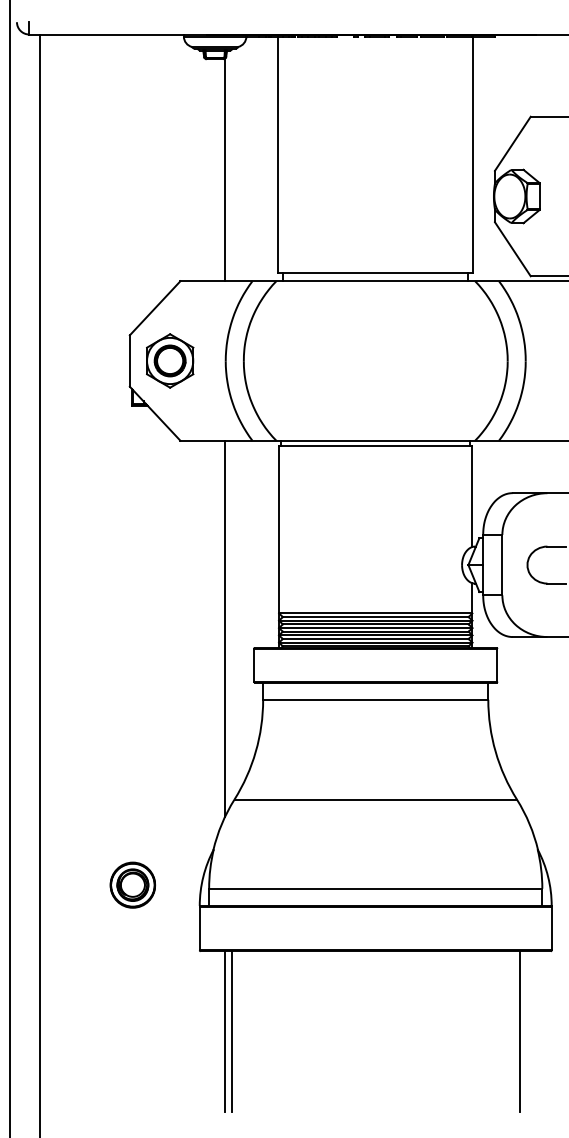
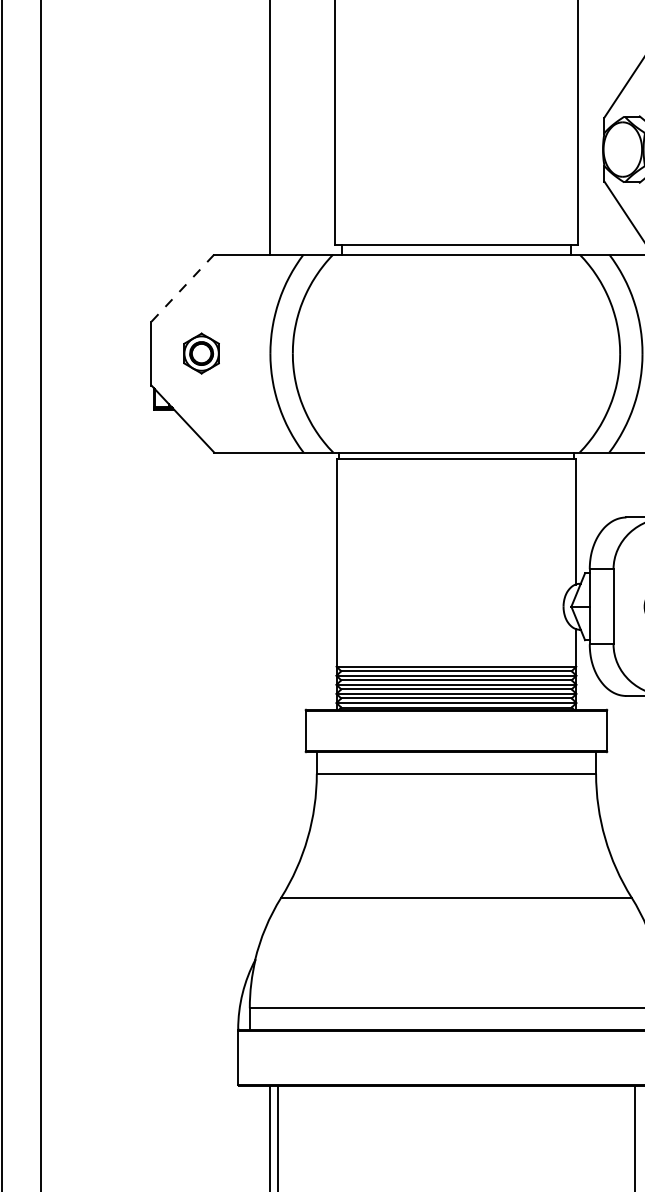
line: (154, 308) -> (182, 288), solid -> dashed
part: (170, 360) -> (201, 352), size x0.6
line: (225, 628) -> (270, 685), removed
part: (132, 884) -> (154, 1002), removed

